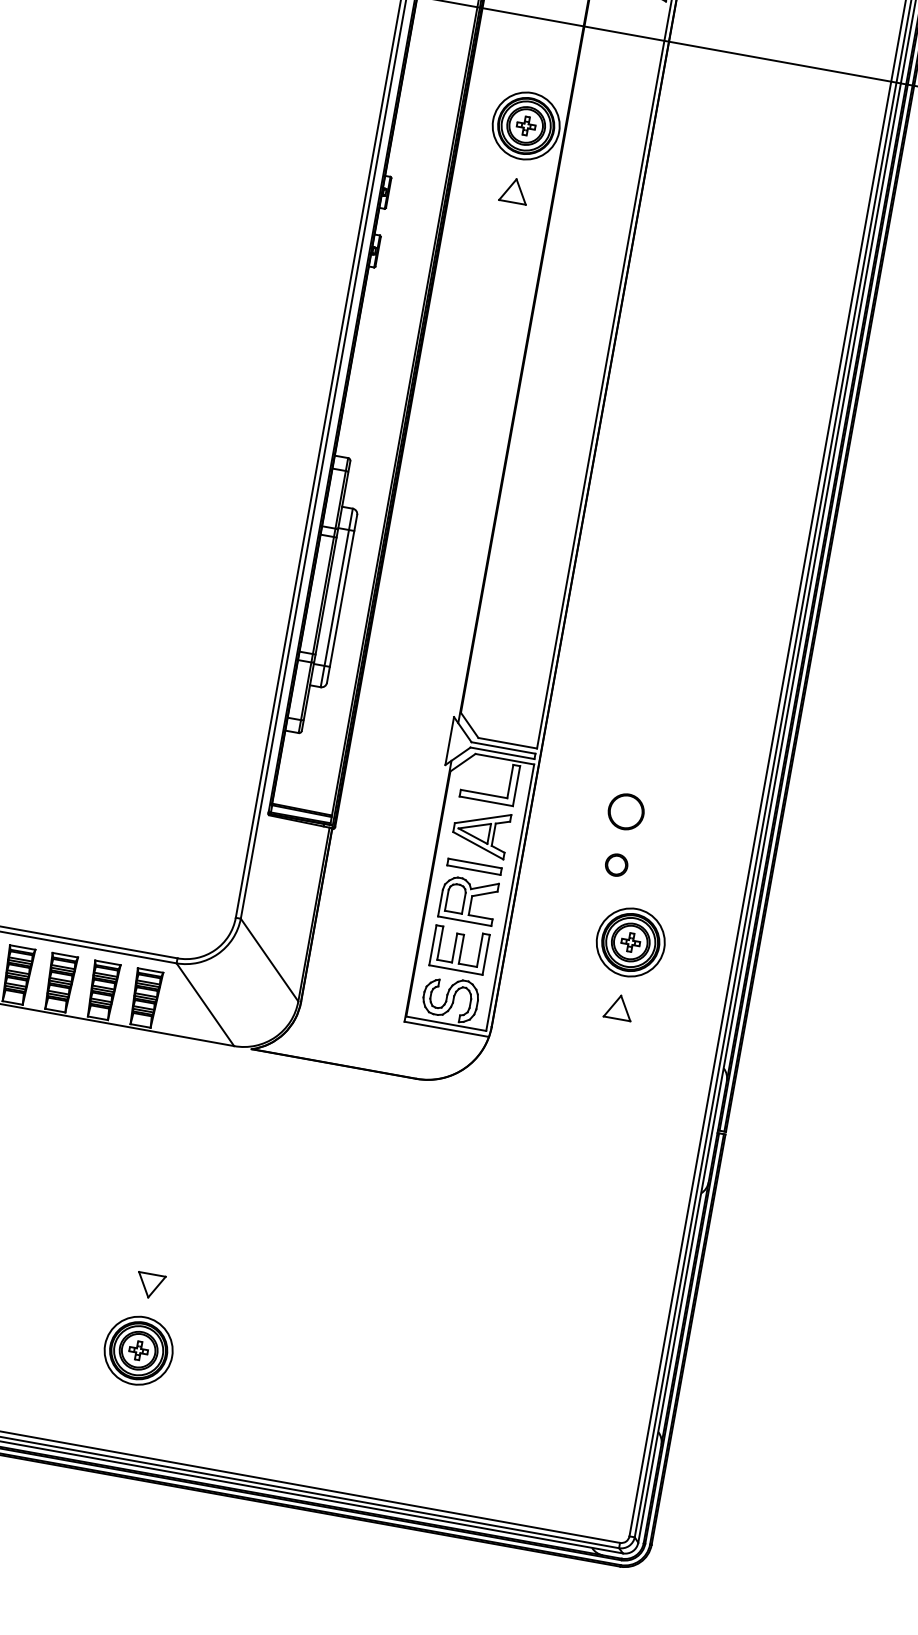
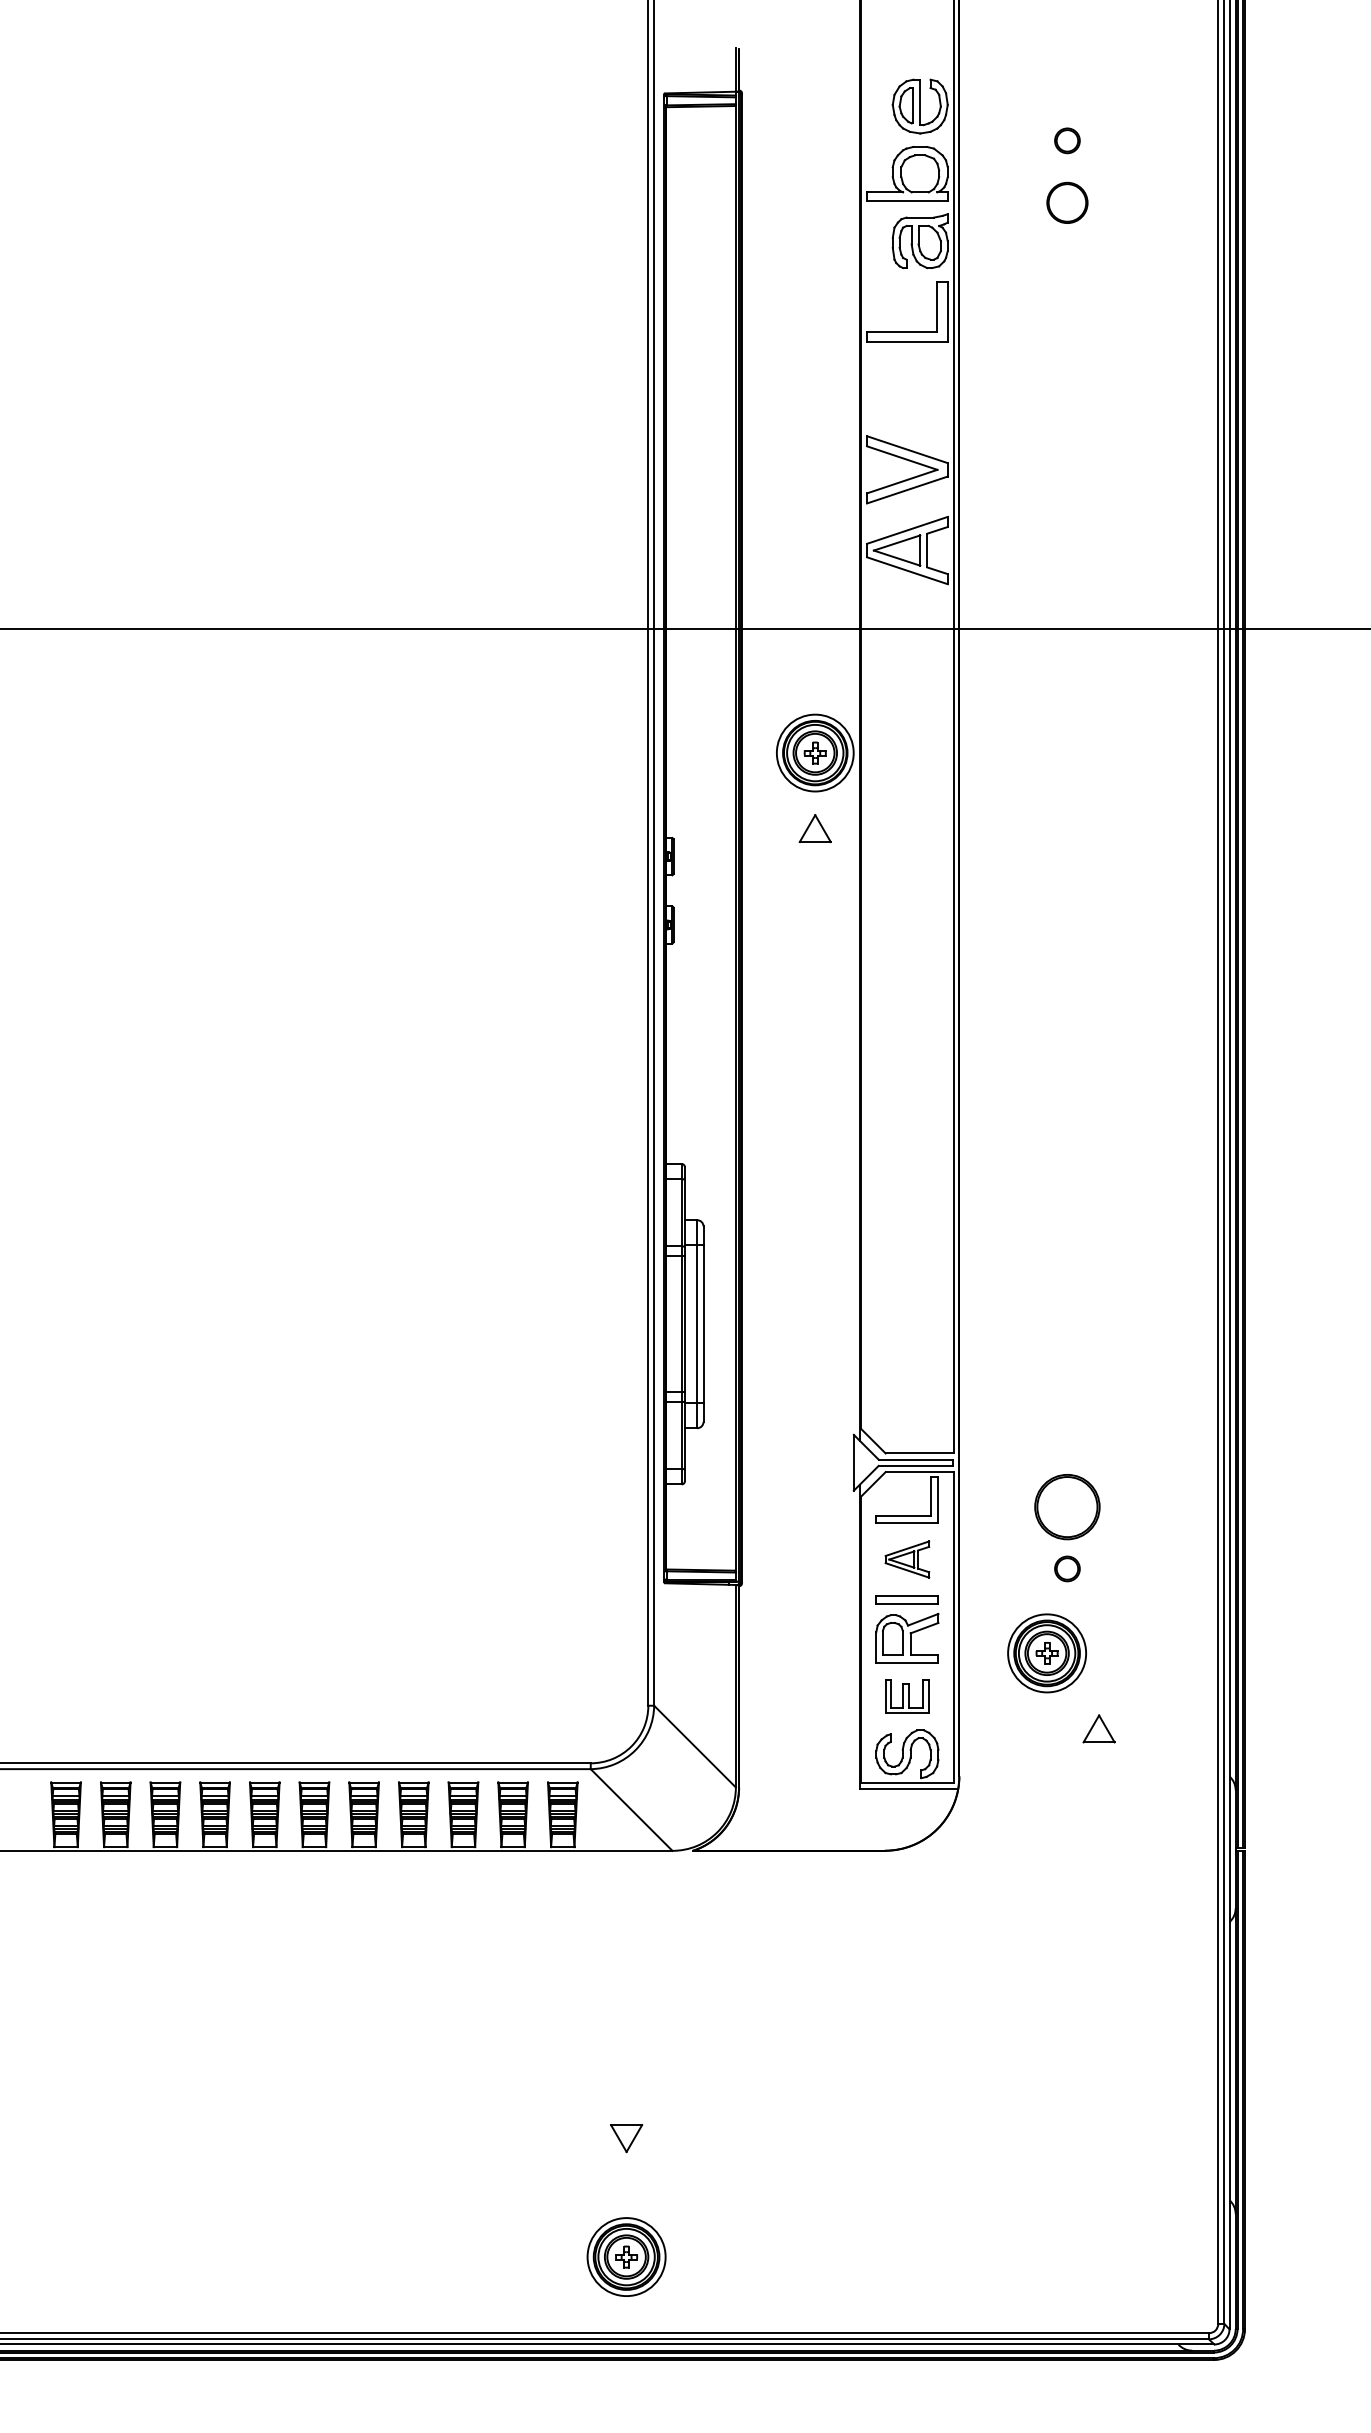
part: (626, 811) -> (1067, 1506), size x1.6
part: (480, 832) -> (907, 1559), size x0.7
part: (630, 942) -> (1046, 1653), moved
part: (458, 949) -> (906, 1696), size x0.7
part: (138, 1350) -> (626, 2256), moved

